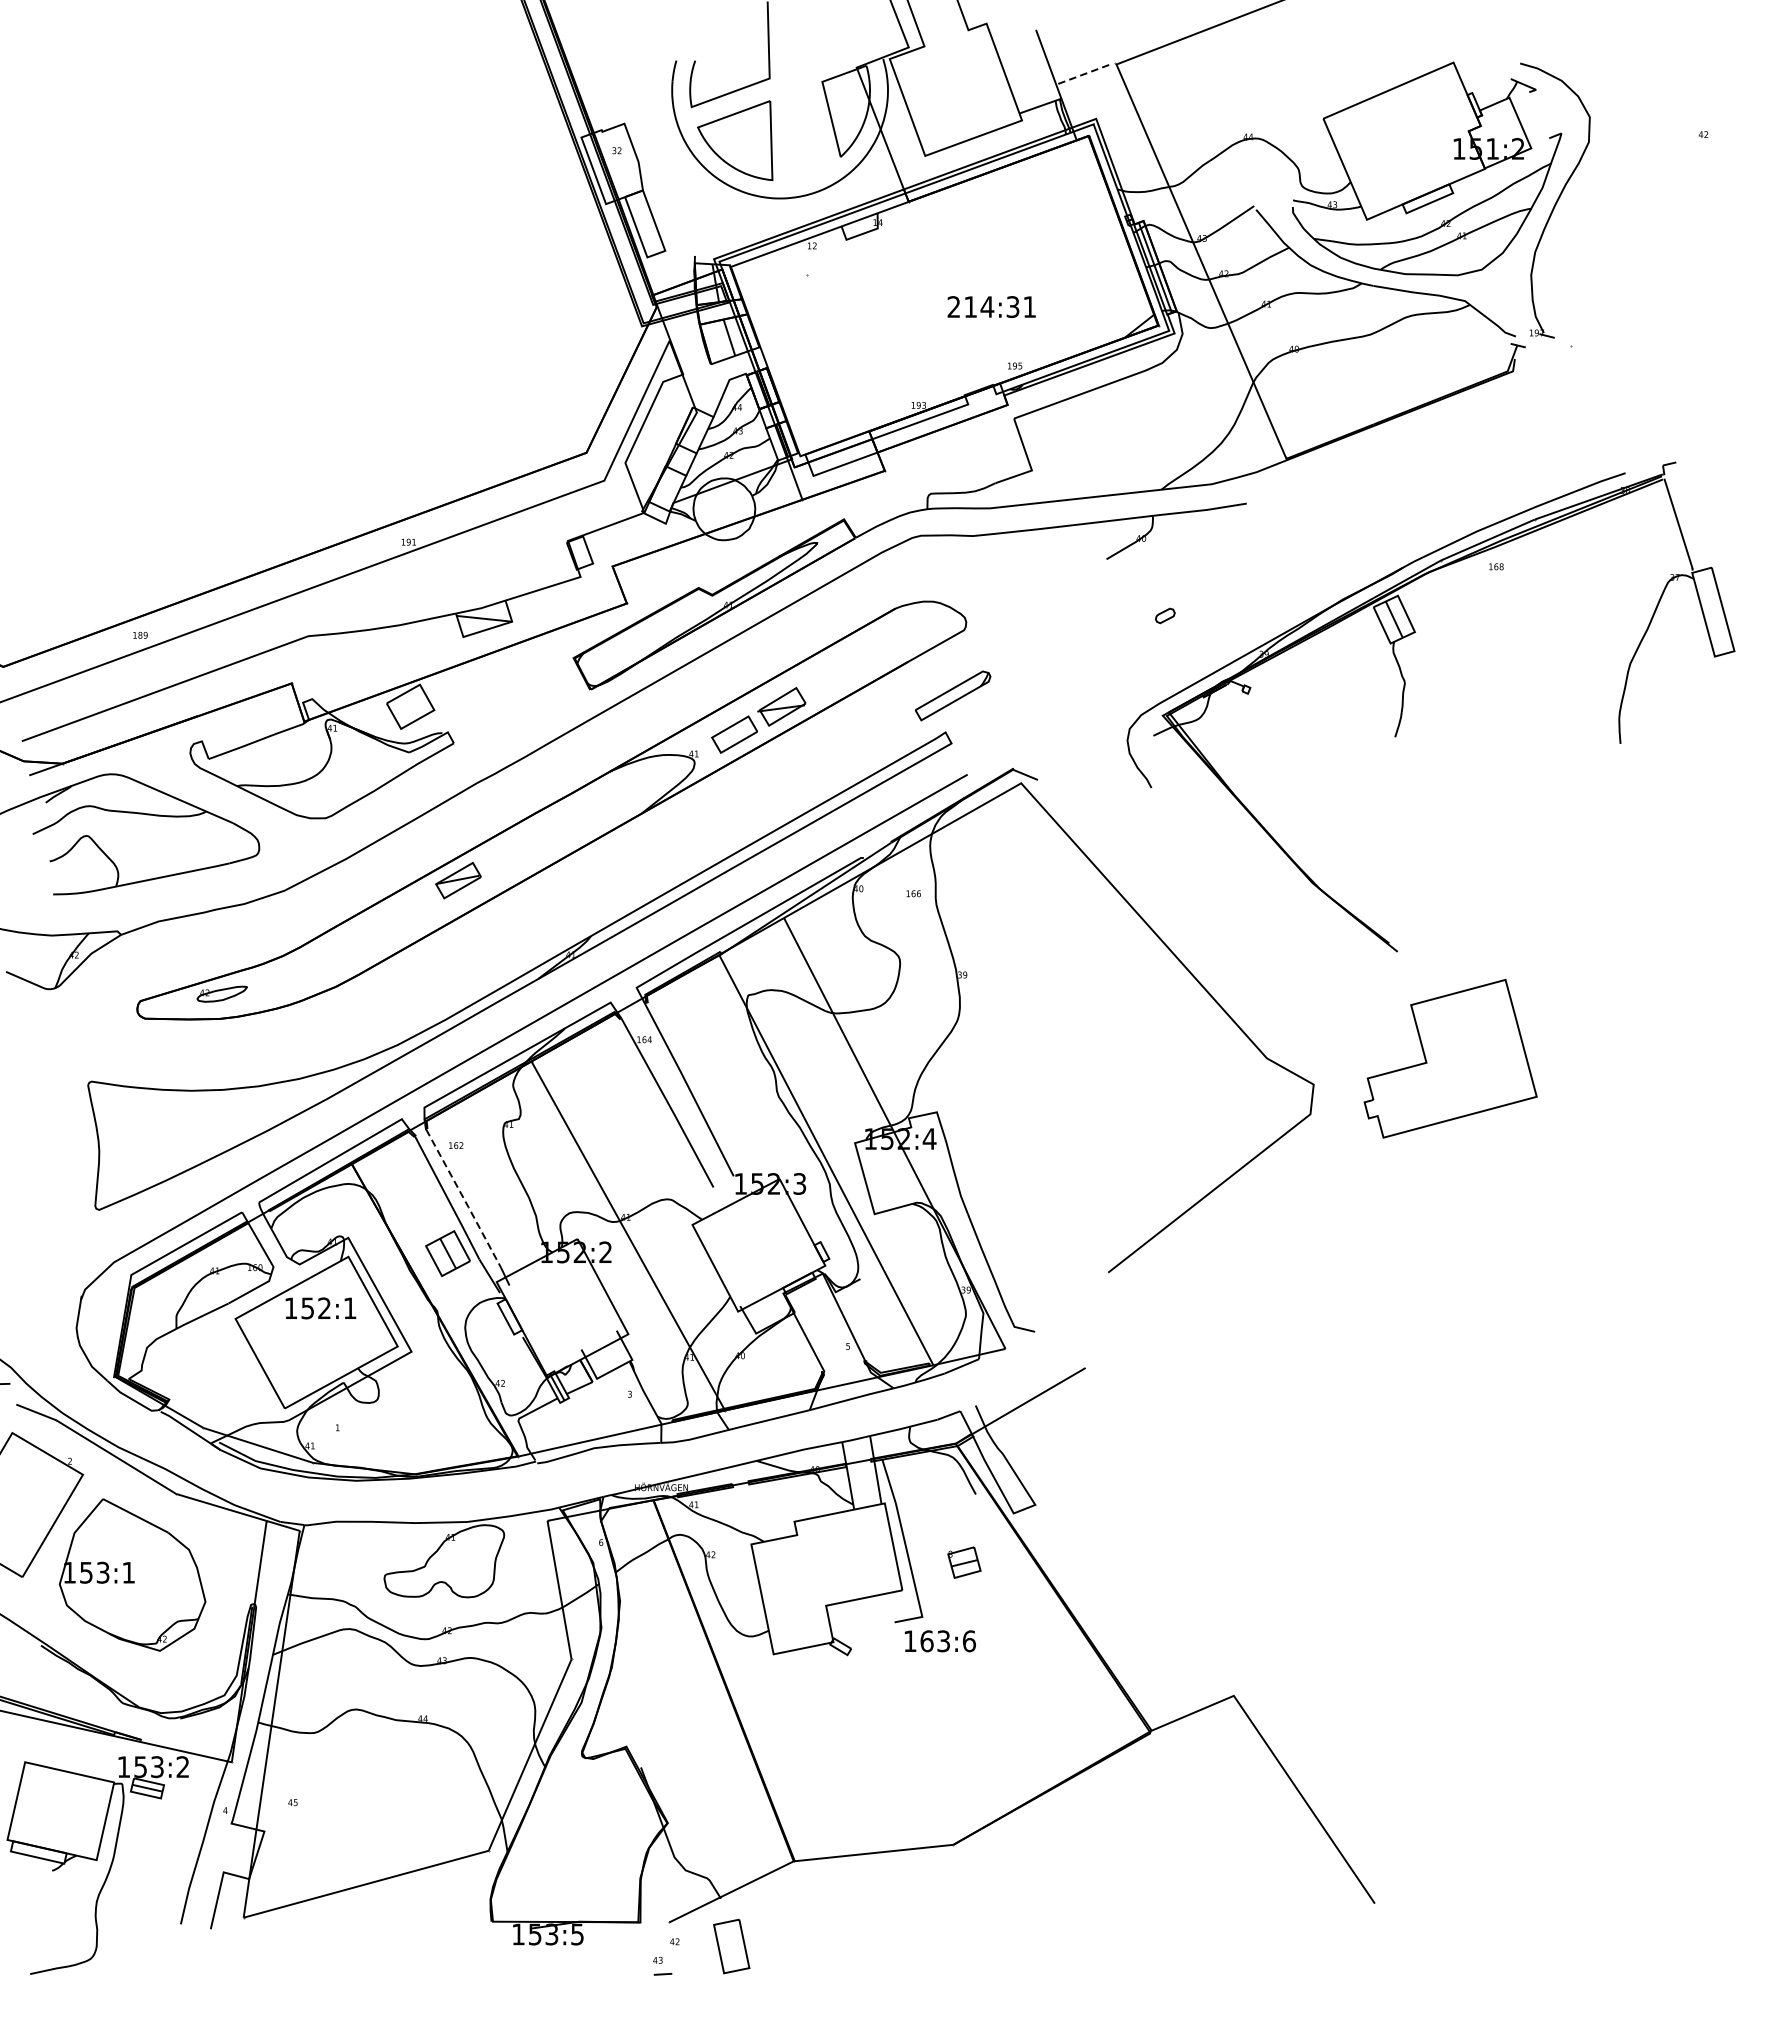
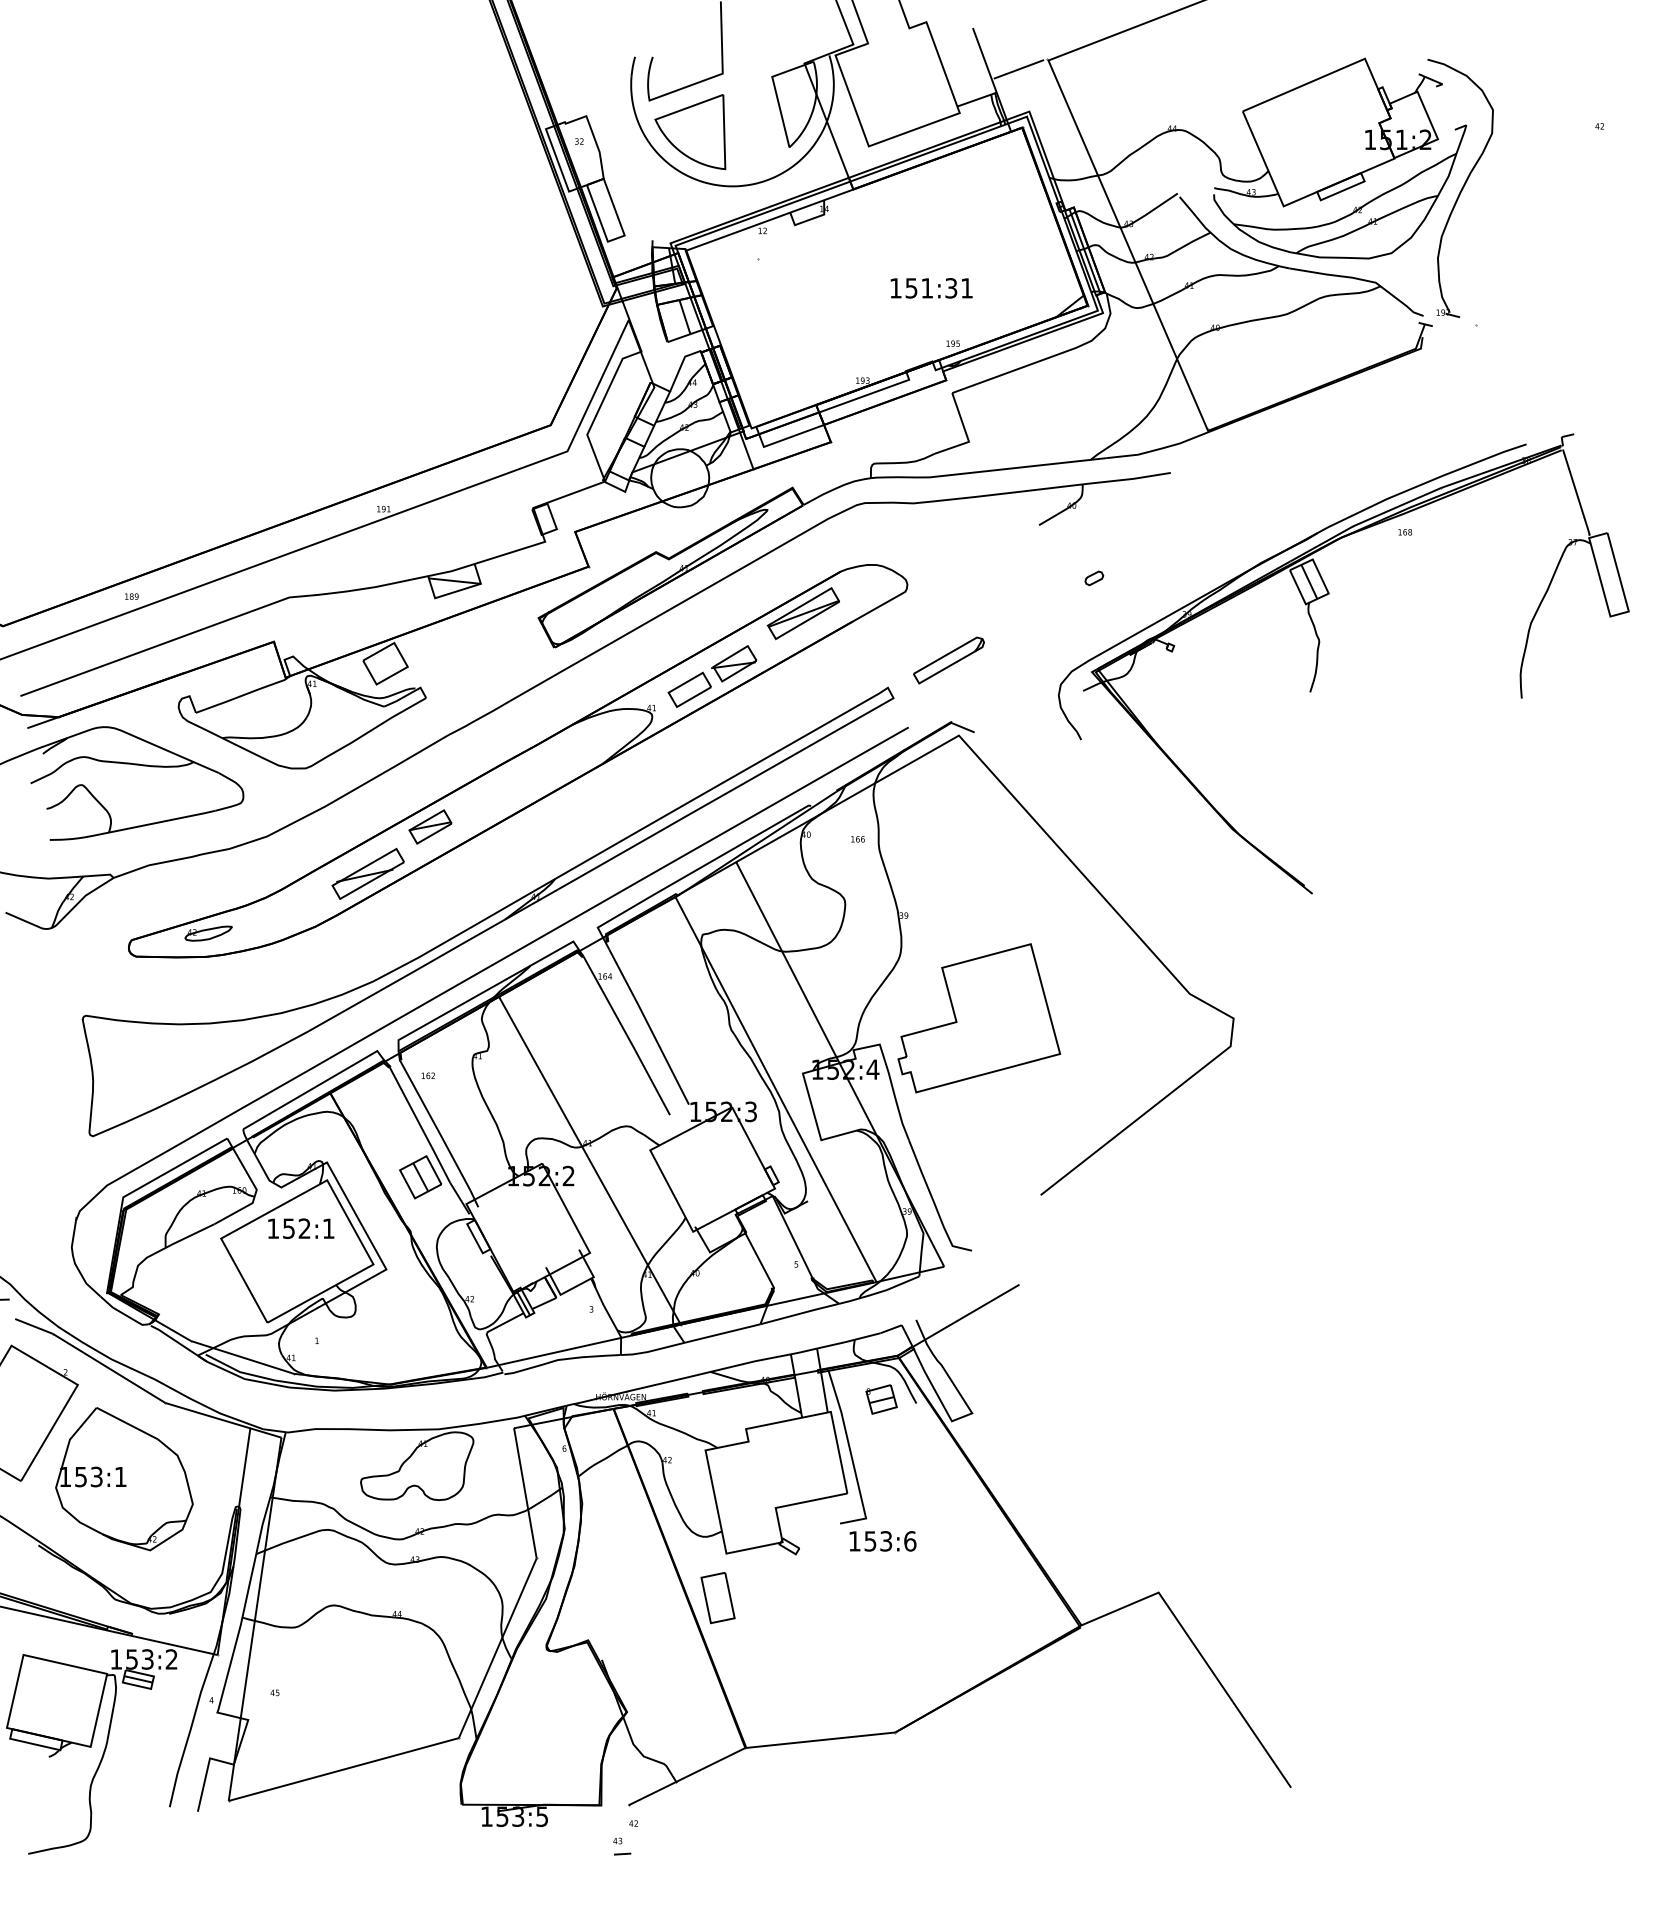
line: (1084, 74) -> (1018, 69), dashed -> solid
text: (970, 307) -> (911, 288), 214:31 -> 151:31
part: (855, 653) -> (803, 613), added
part: (952, 695) -> (948, 660), moved
part: (391, 930) -> (367, 873), added
part: (1450, 1058) -> (979, 1018), moved
line: (463, 1198) -> (435, 1125), dashed -> solid
part: (964, 1562) -> (881, 1399), moved
text: (927, 1641) -> (870, 1541), 163:6 -> 153:6
part: (731, 1947) -> (717, 1598), moved

